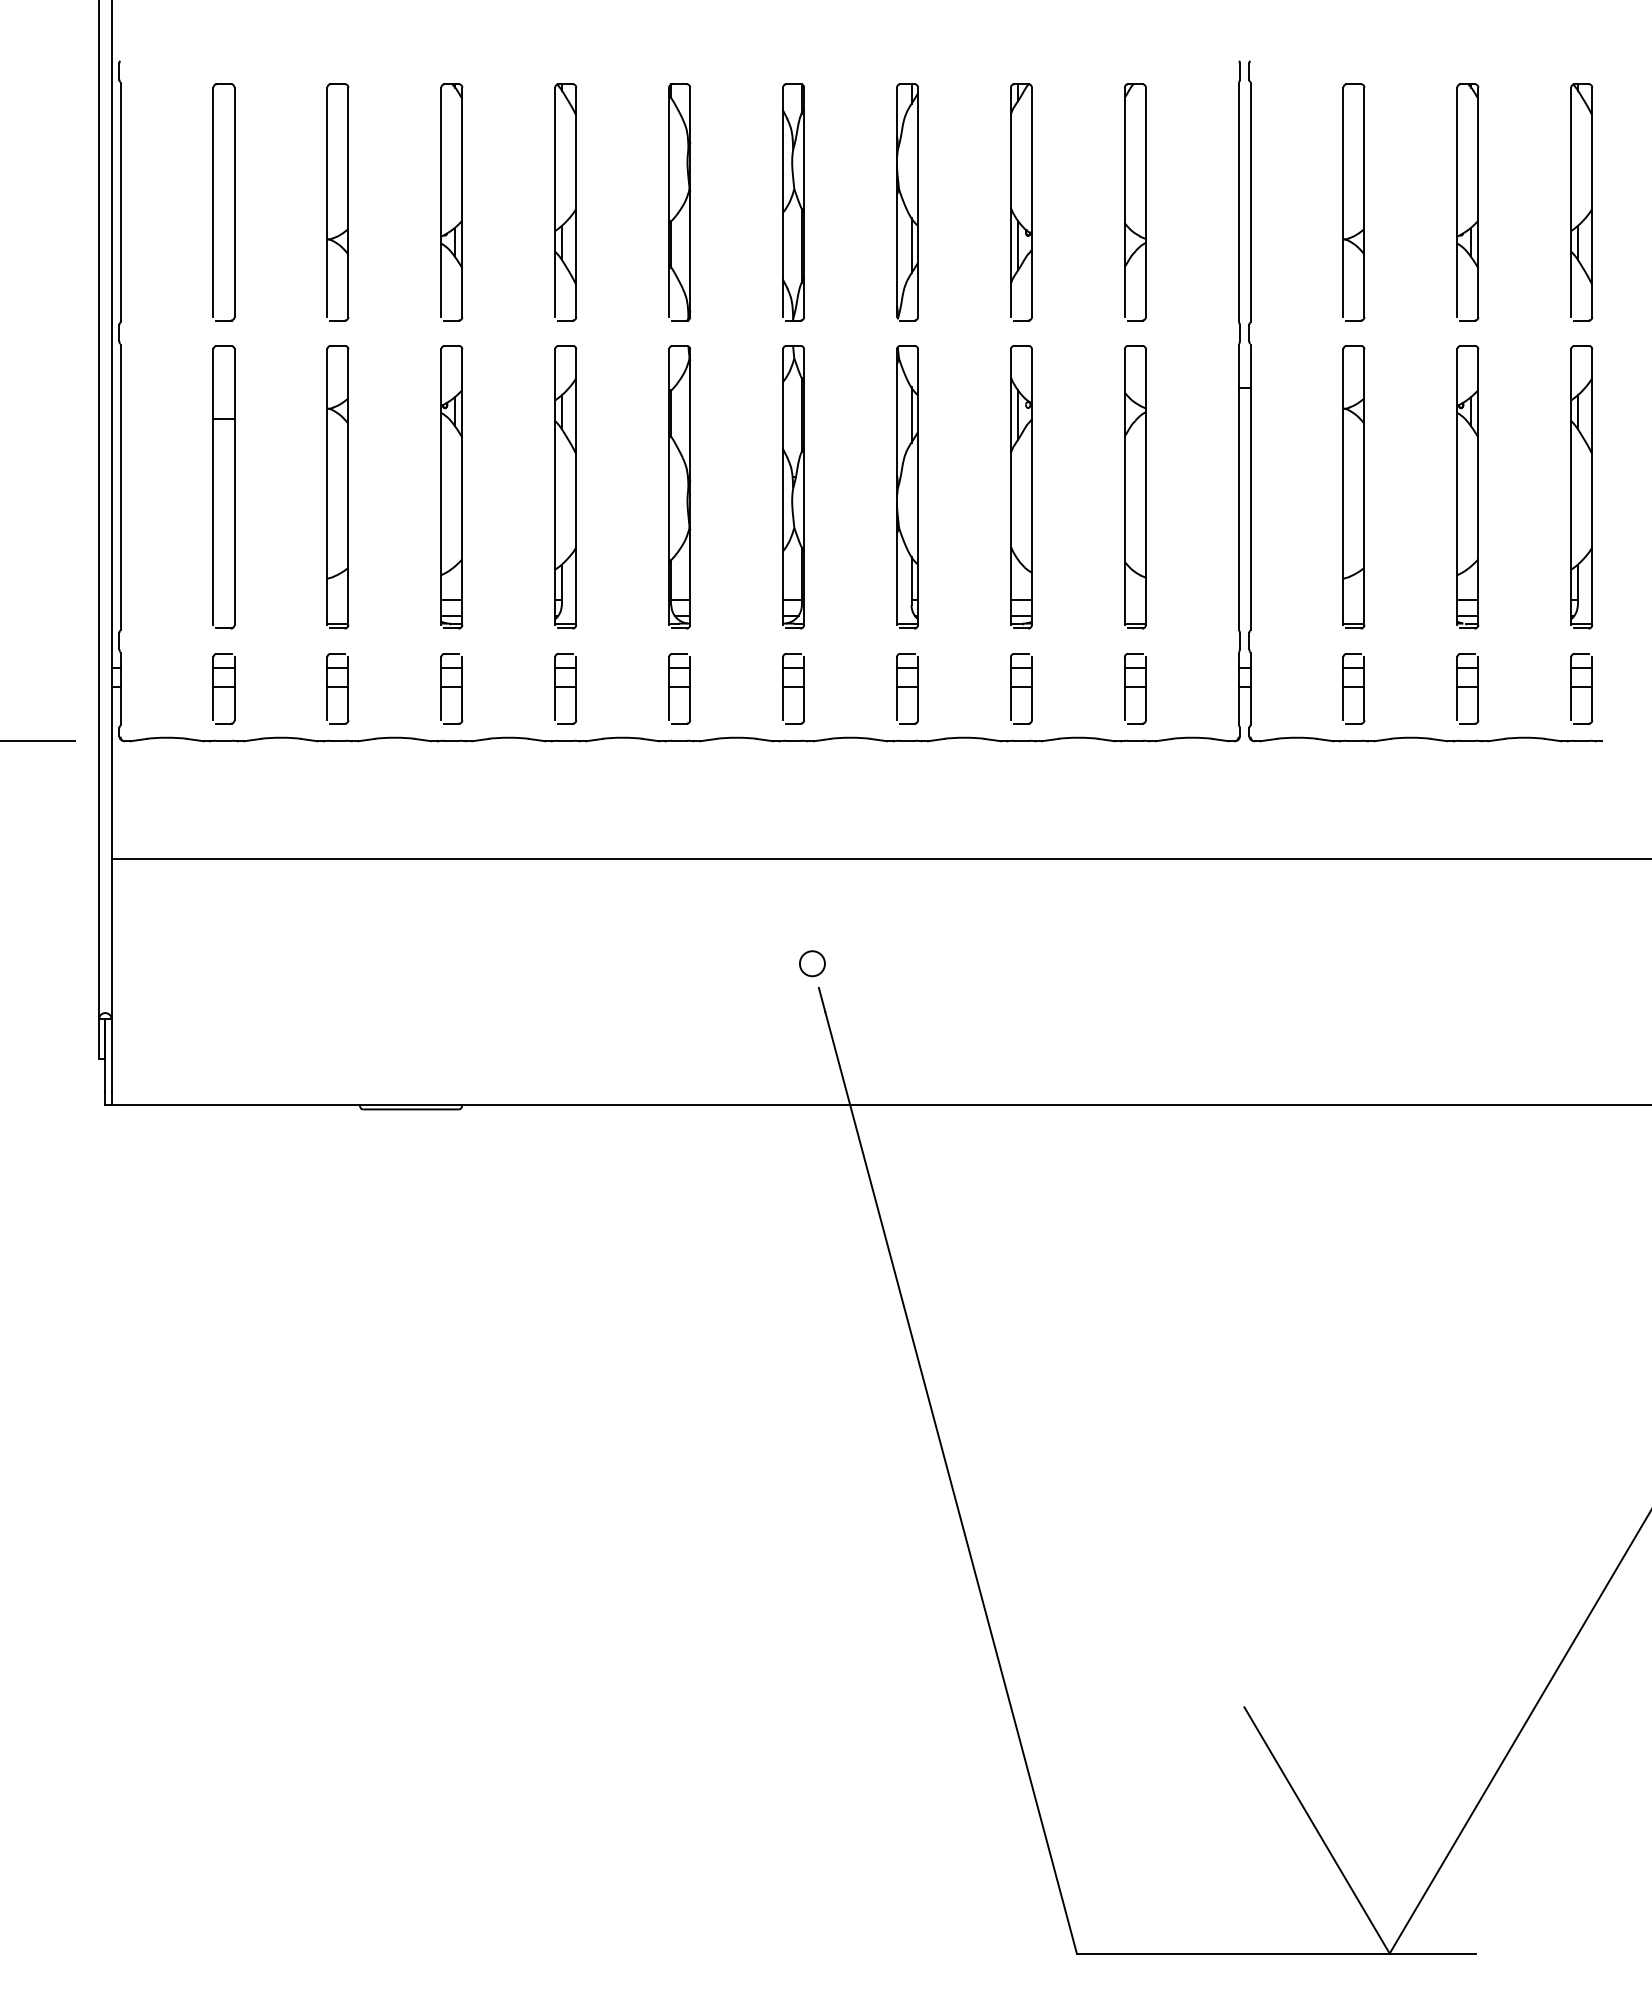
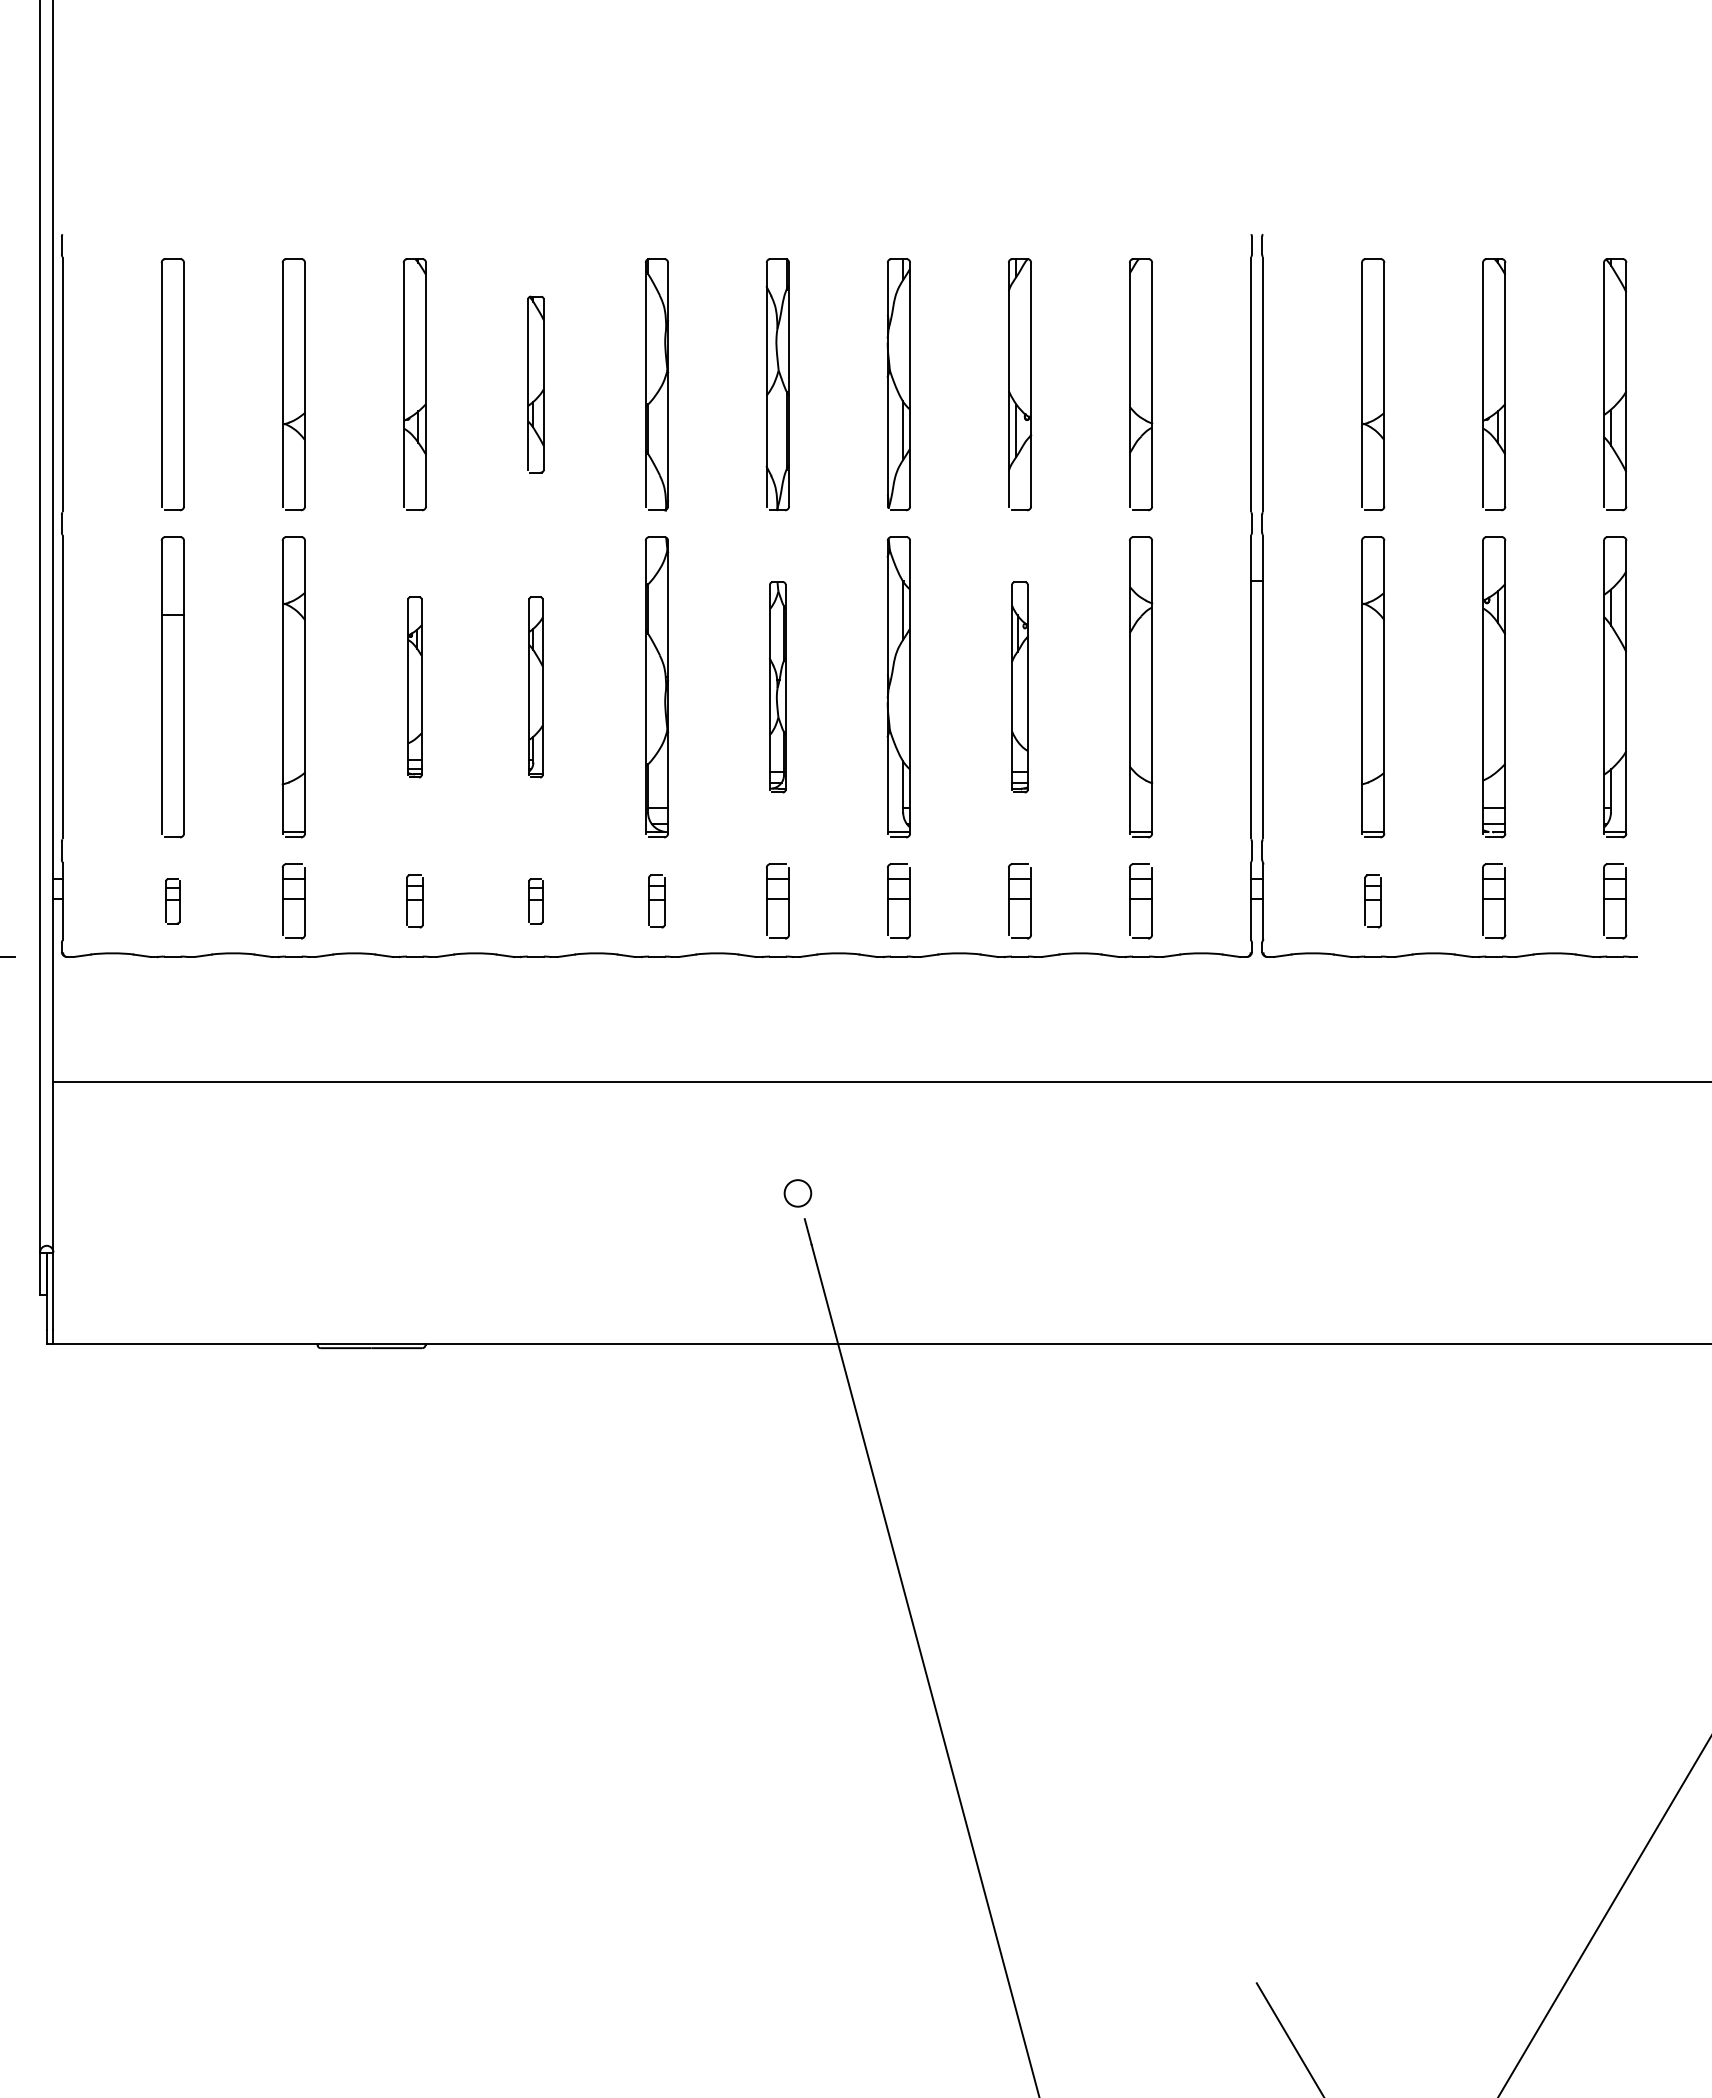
part: (565, 202) -> (535, 384), size x0.7
part: (451, 487) -> (414, 687), size x0.6
part: (565, 487) -> (535, 687), size x0.6
part: (793, 487) -> (777, 687), size x0.7
part: (1021, 487) -> (1020, 687), size x0.7
part: (223, 688) -> (172, 901), size x0.6
part: (451, 688) -> (414, 901), size x0.7
part: (565, 688) -> (535, 901), size x0.6
part: (679, 688) -> (656, 901), size x0.7
part: (1353, 688) -> (1372, 901), size x0.7

